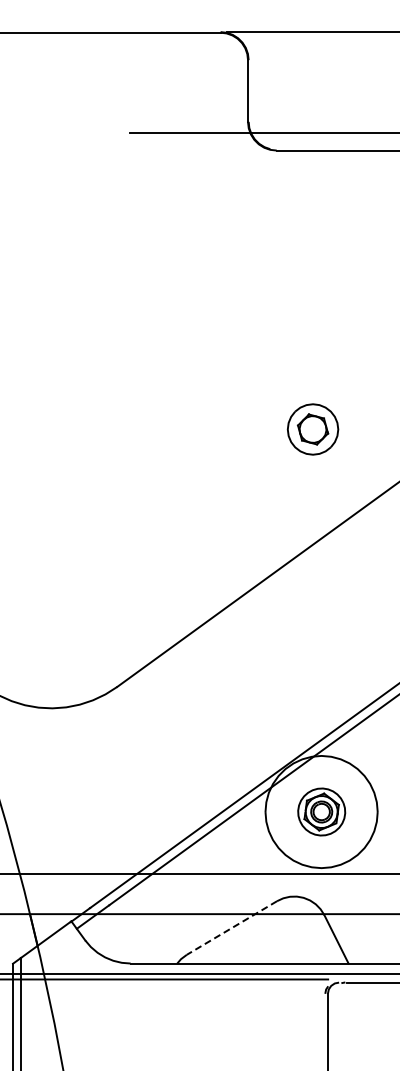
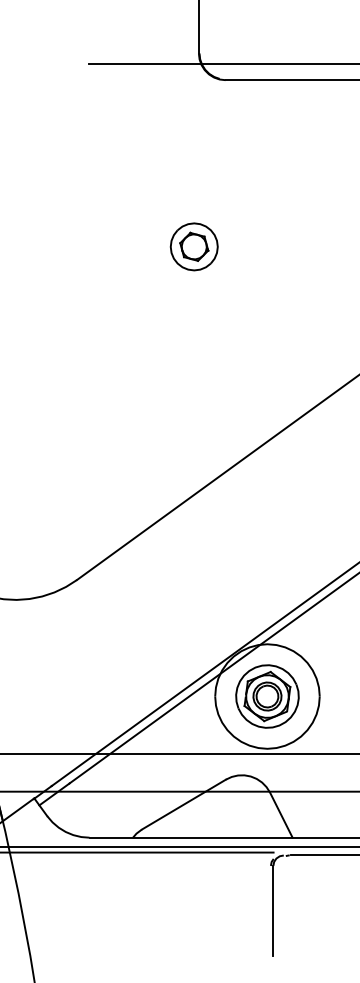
part: (312, 429) -> (193, 246), moved
part: (321, 811) -> (267, 696), size x1.43
line: (231, 928) -> (183, 805), dashed -> solid

